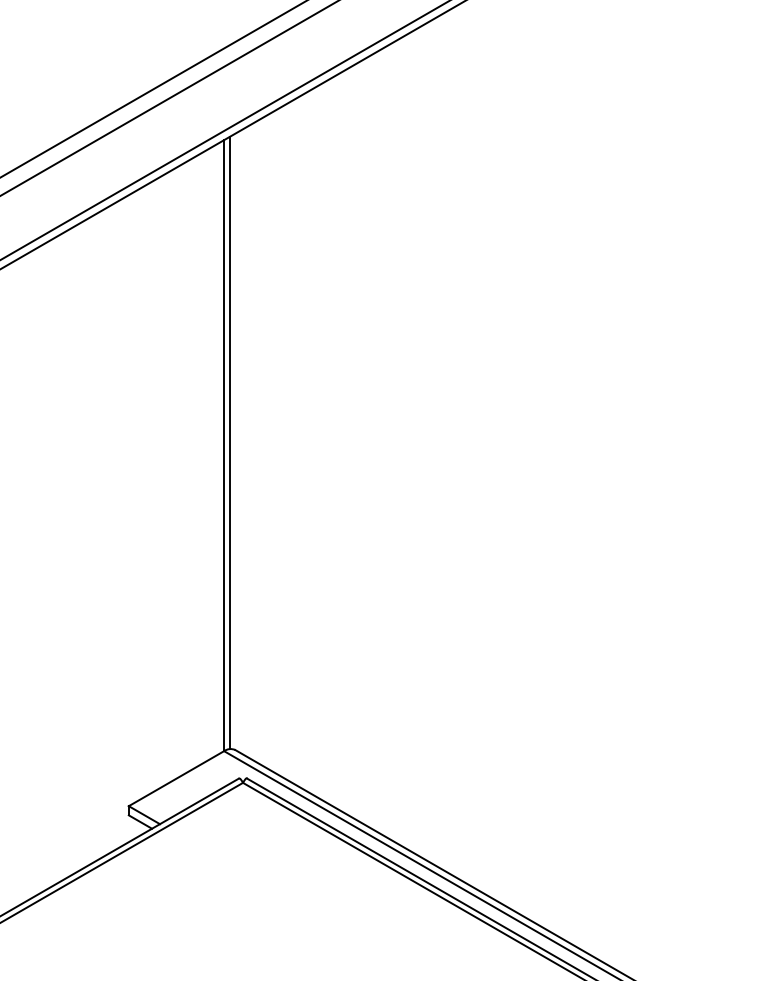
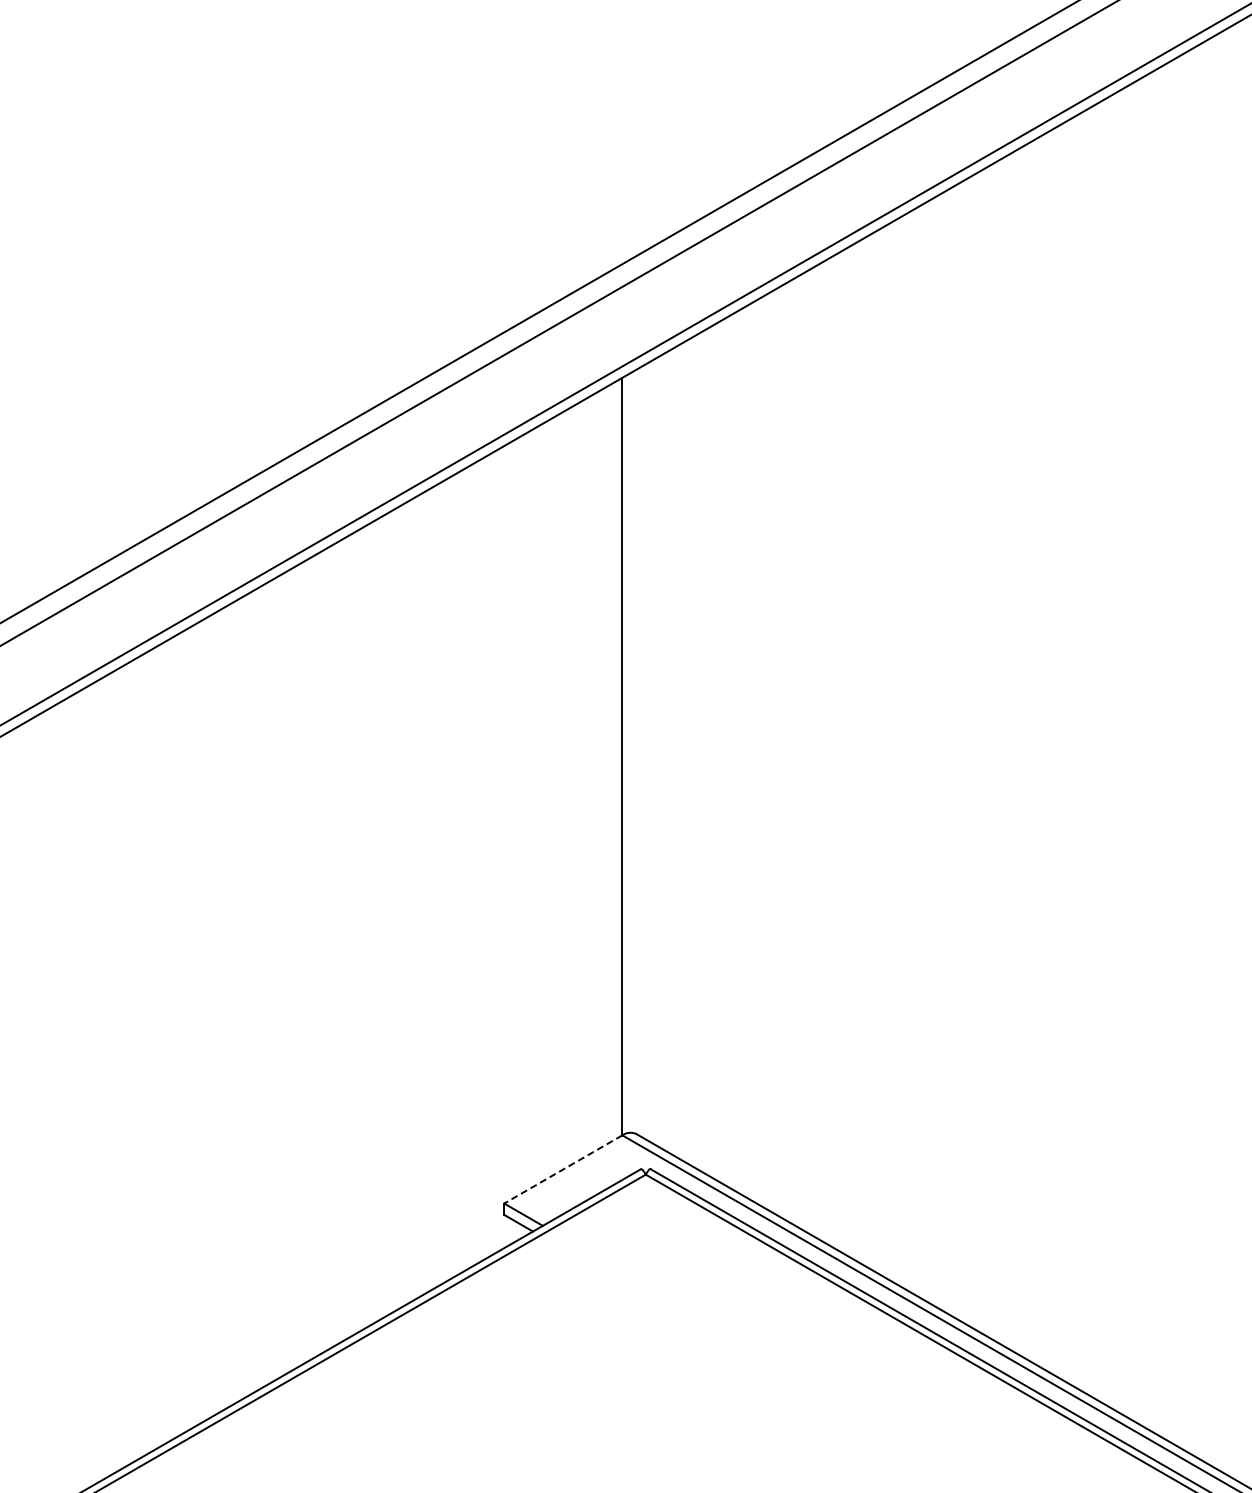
line: (230, 442) -> (630, 752), removed
line: (175, 778) -> (562, 1169), solid -> dashed

